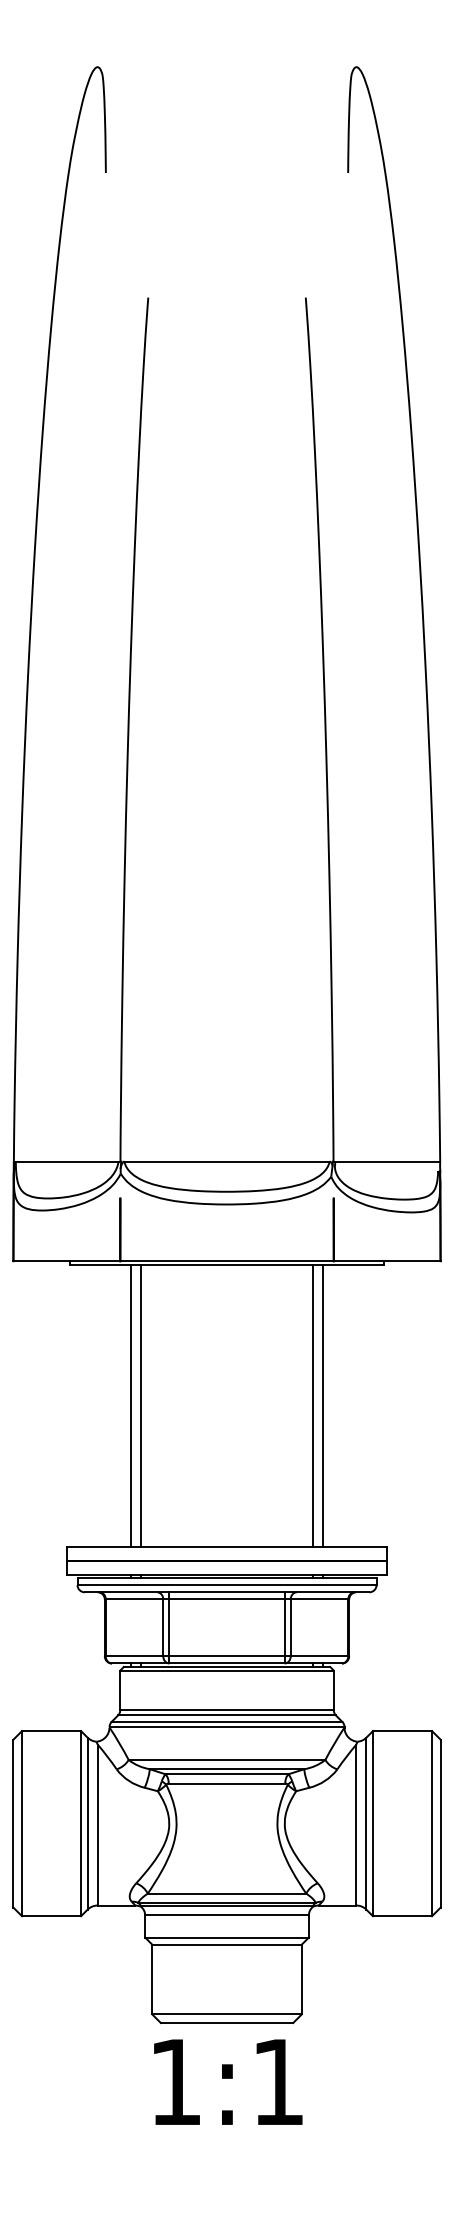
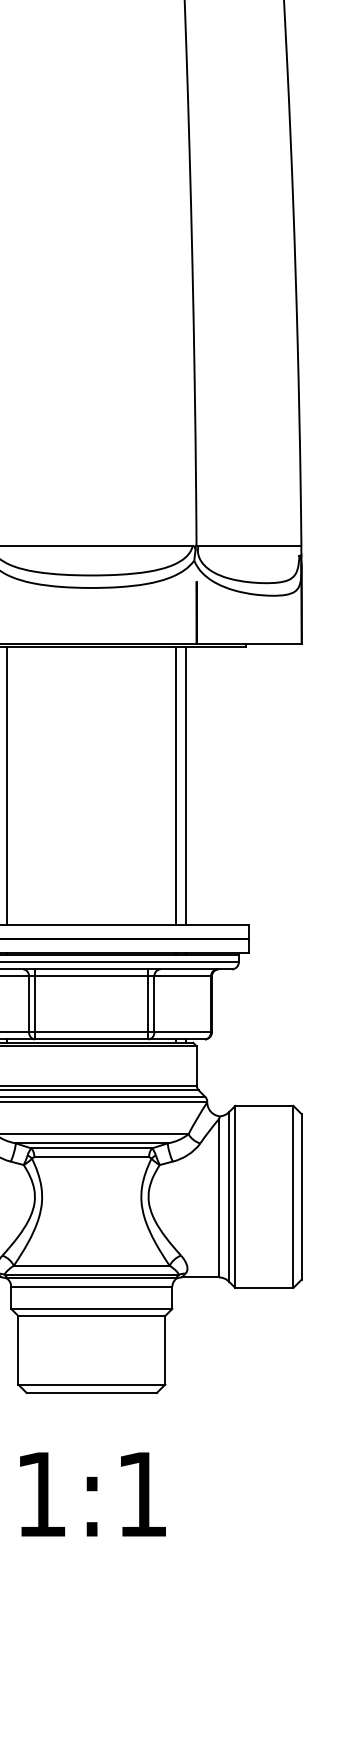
text: (228, 2081) -> (93, 1493), moved

